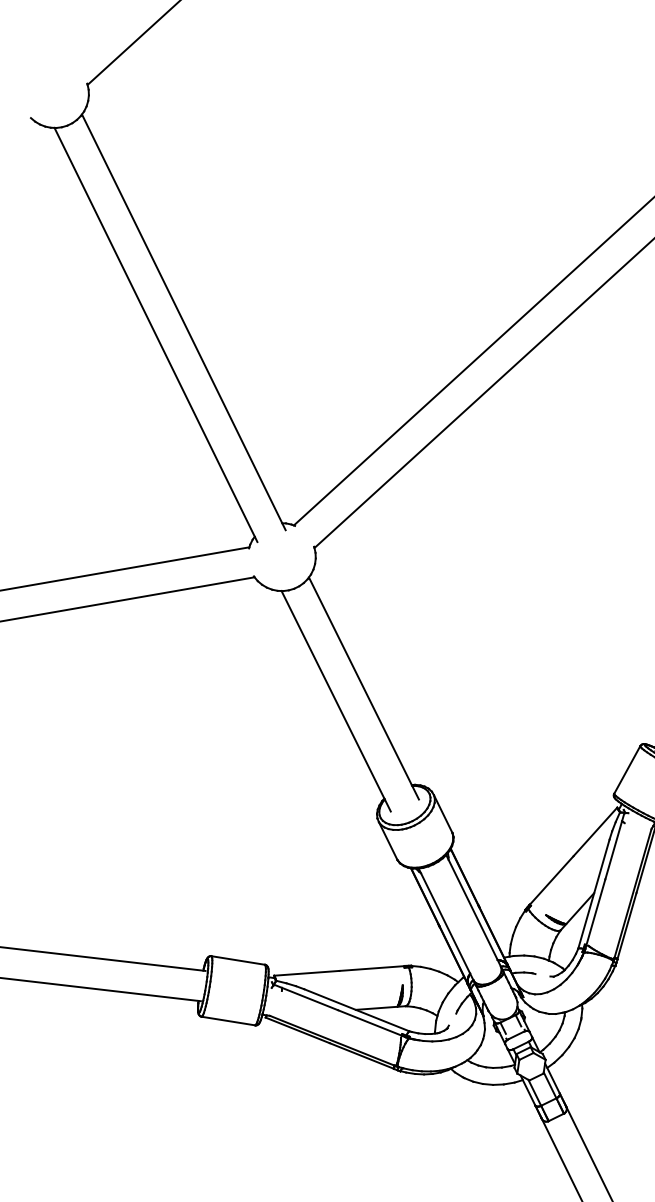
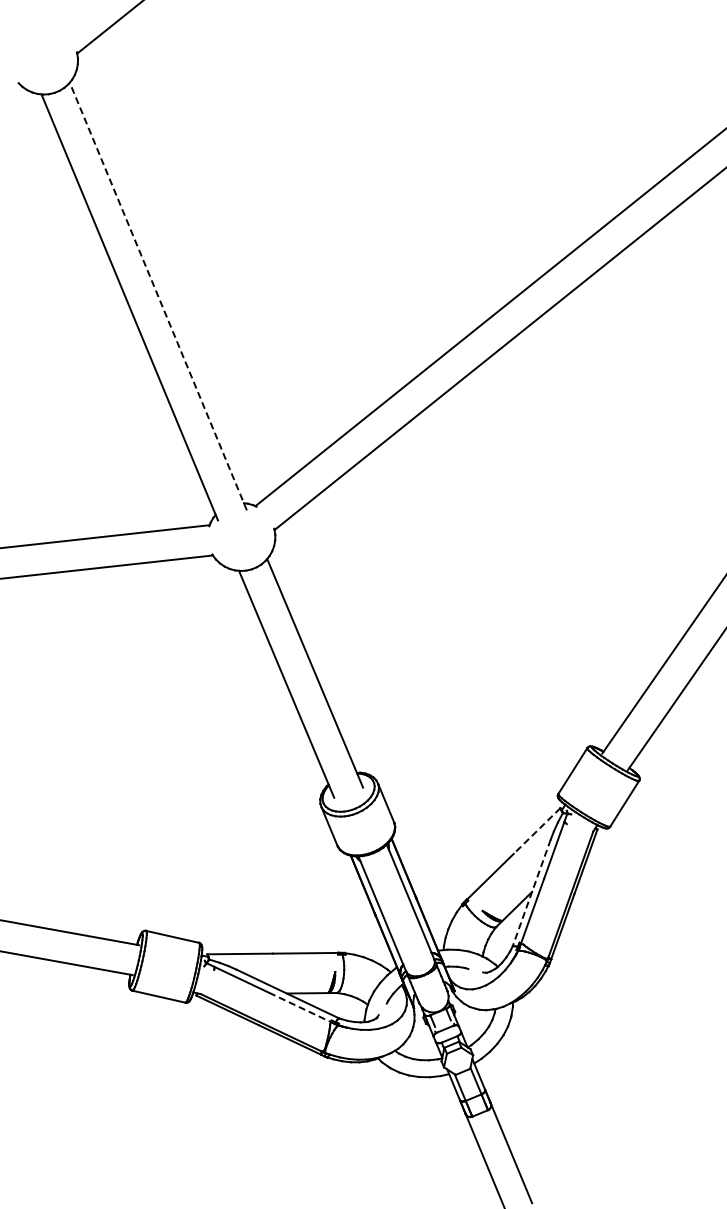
line: (183, 322) -> (158, 296), solid -> dashed
line: (595, 832) -> (537, 831), solid -> dashed
line: (593, 894) -> (531, 893), solid -> dashed
line: (370, 1022) -> (300, 1007), solid -> dashed

